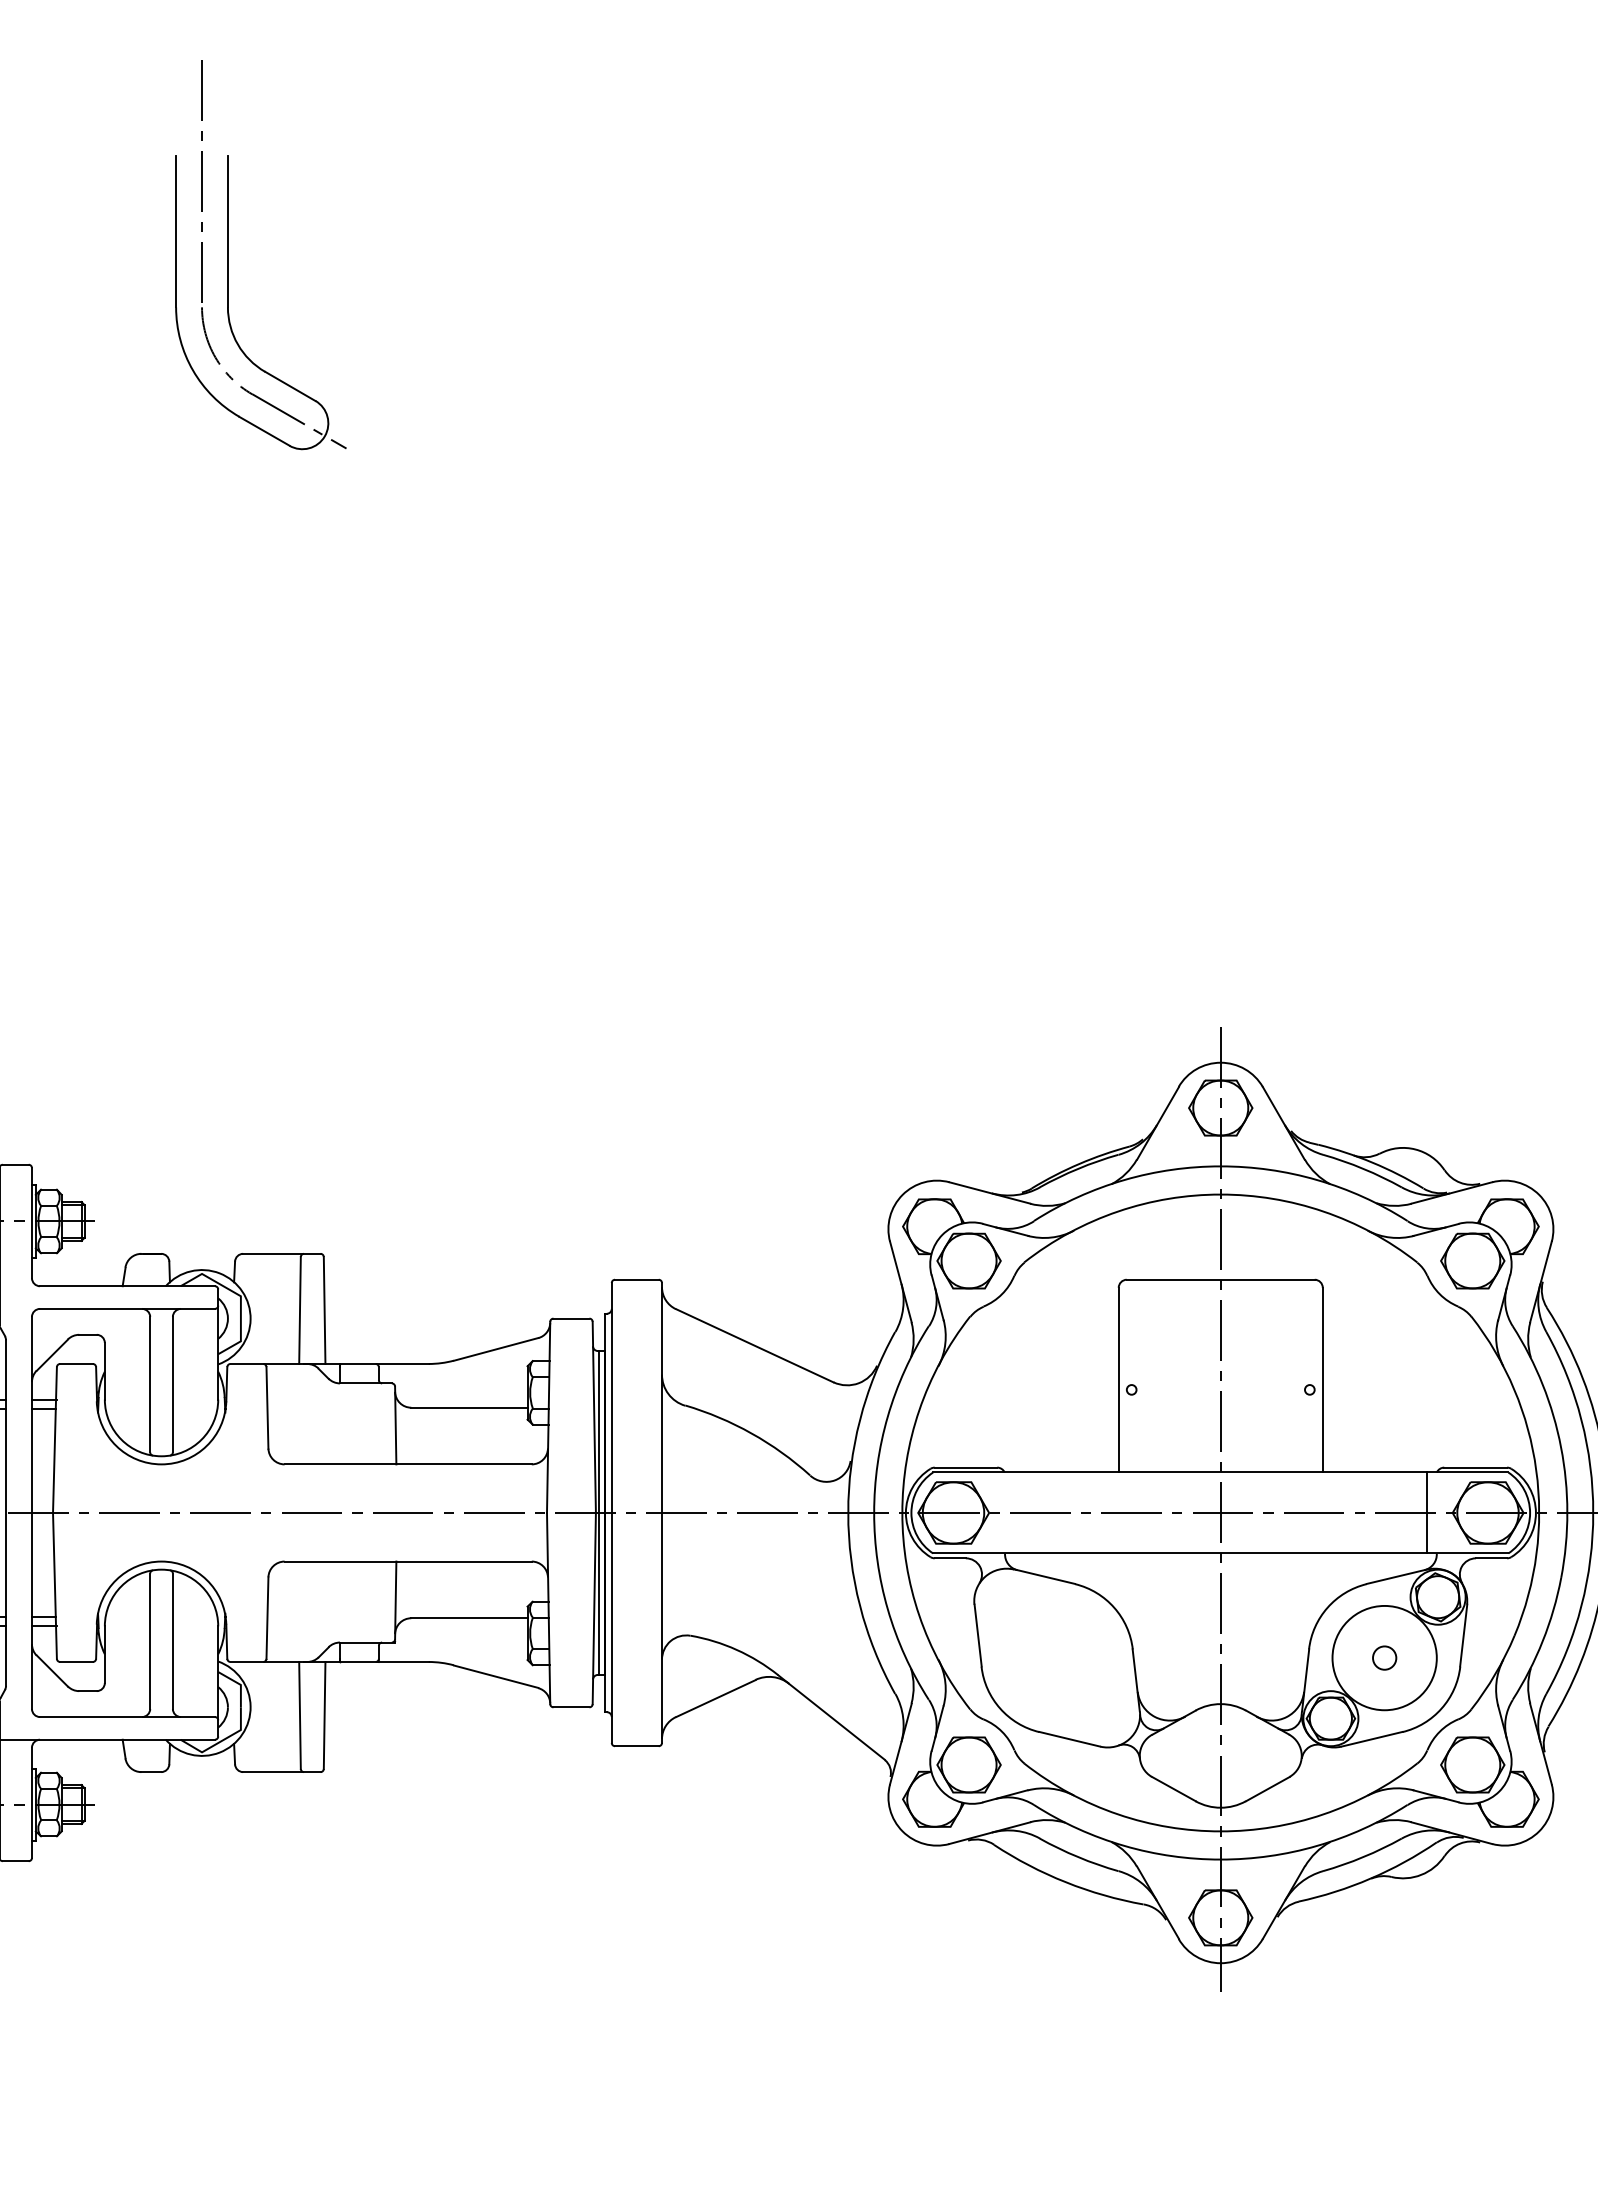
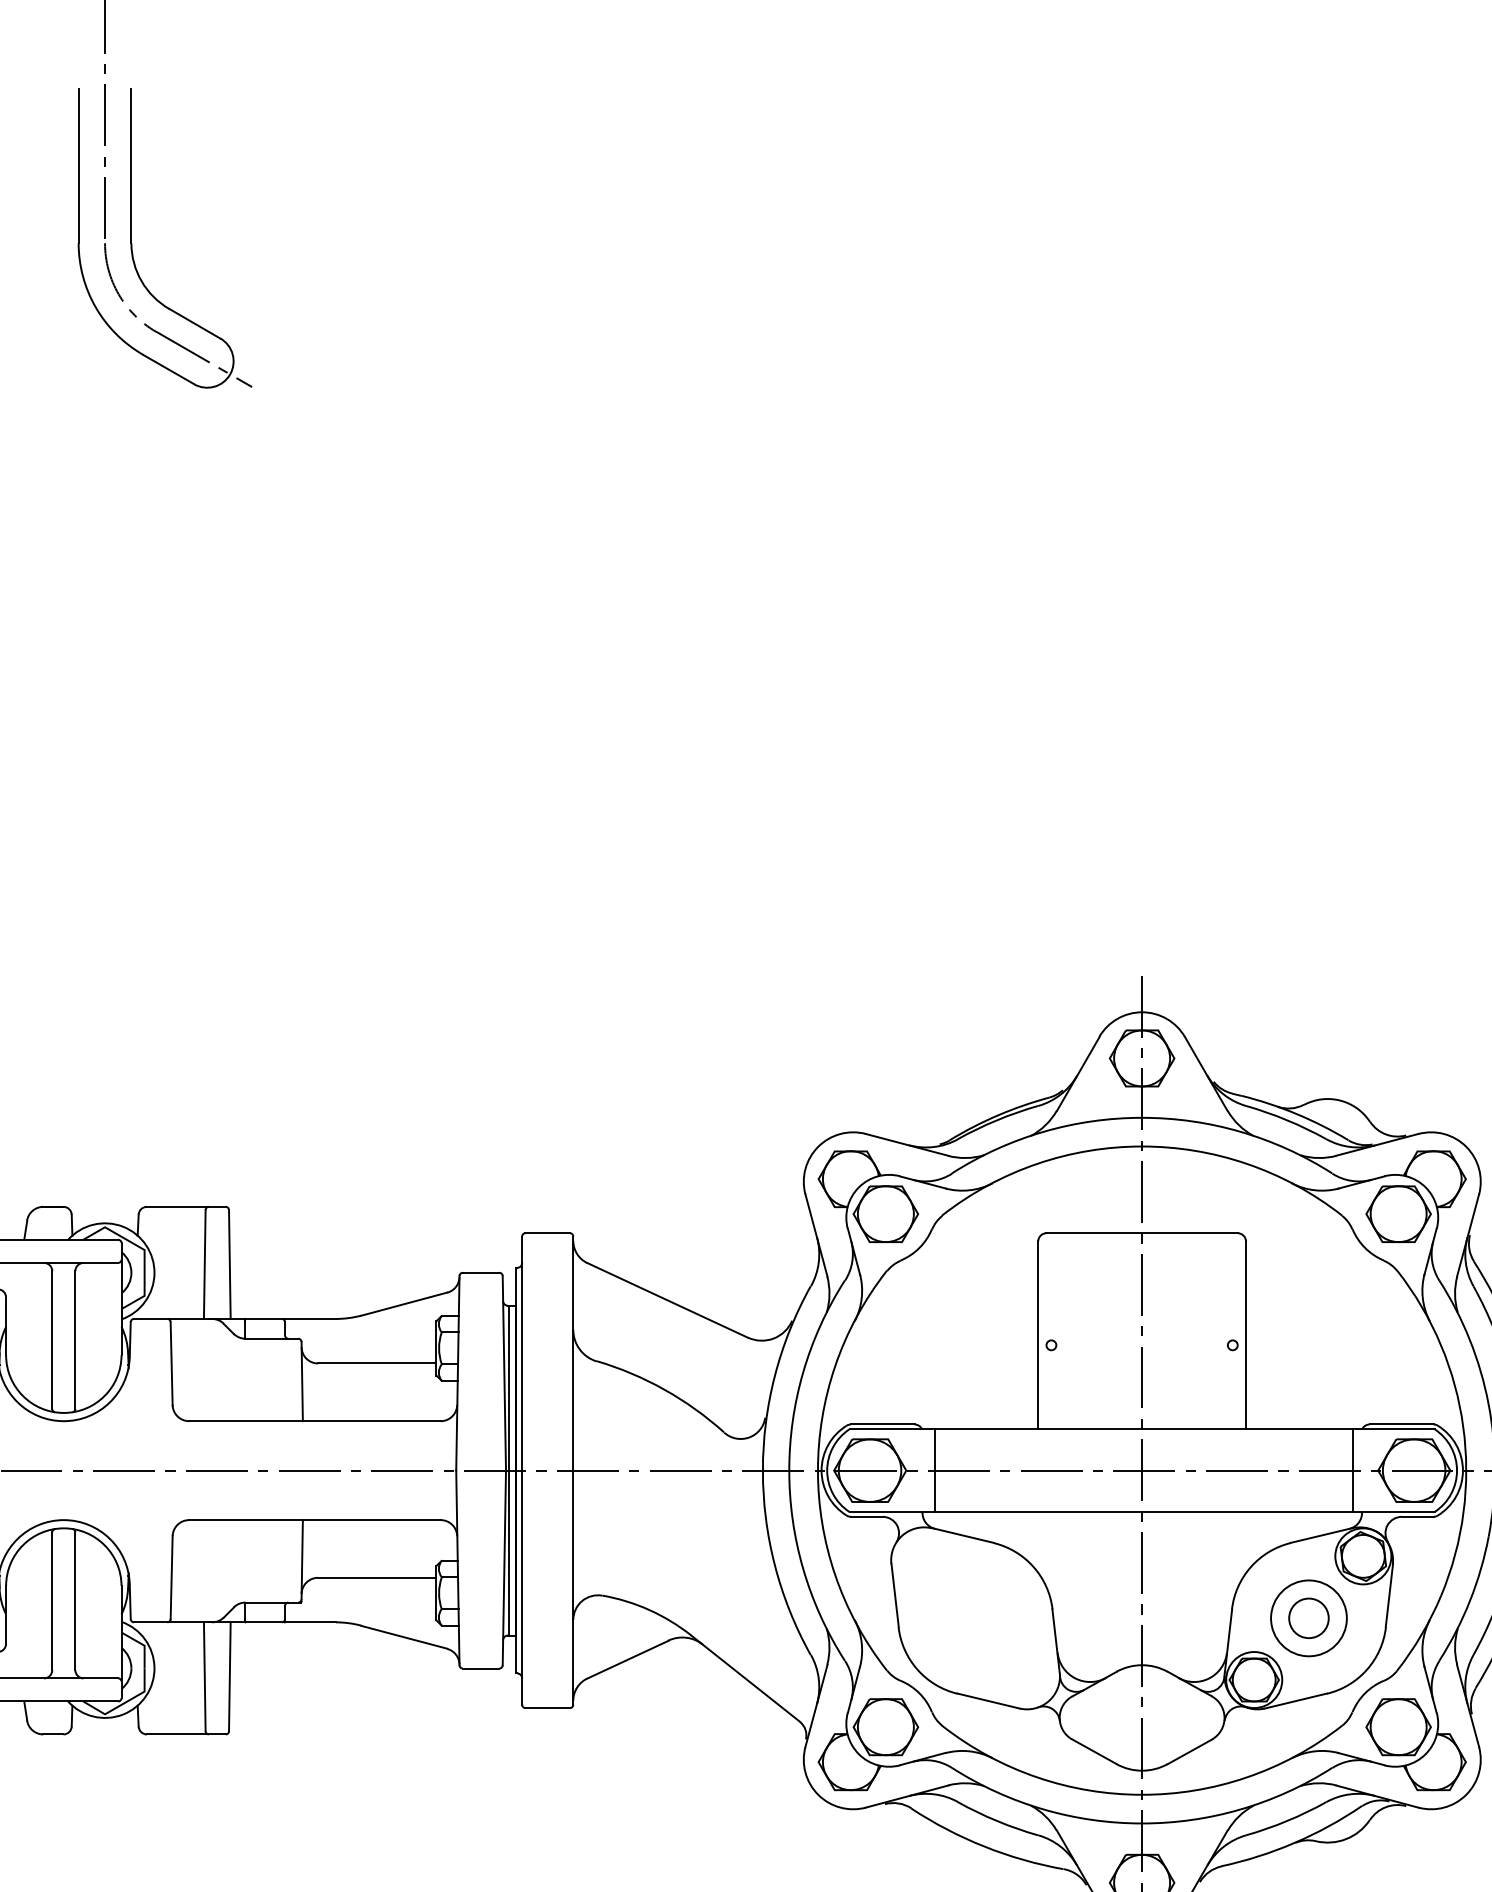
line: (1017, 1512) -> (935, 1470), added
circle: (1384, 1657) -> (1308, 1617), size x0.71
circle: (1384, 1657) -> (1308, 1617), size x1.67

